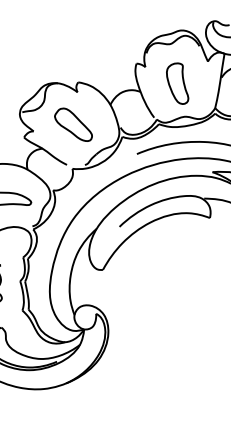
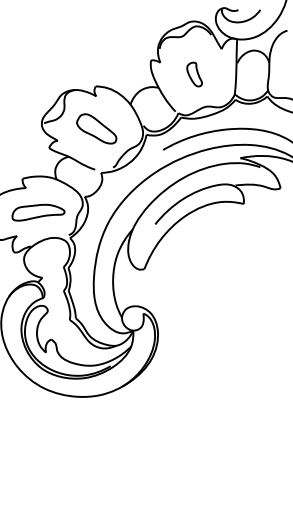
part: (177, 83) -> (194, 74), size x0.6

